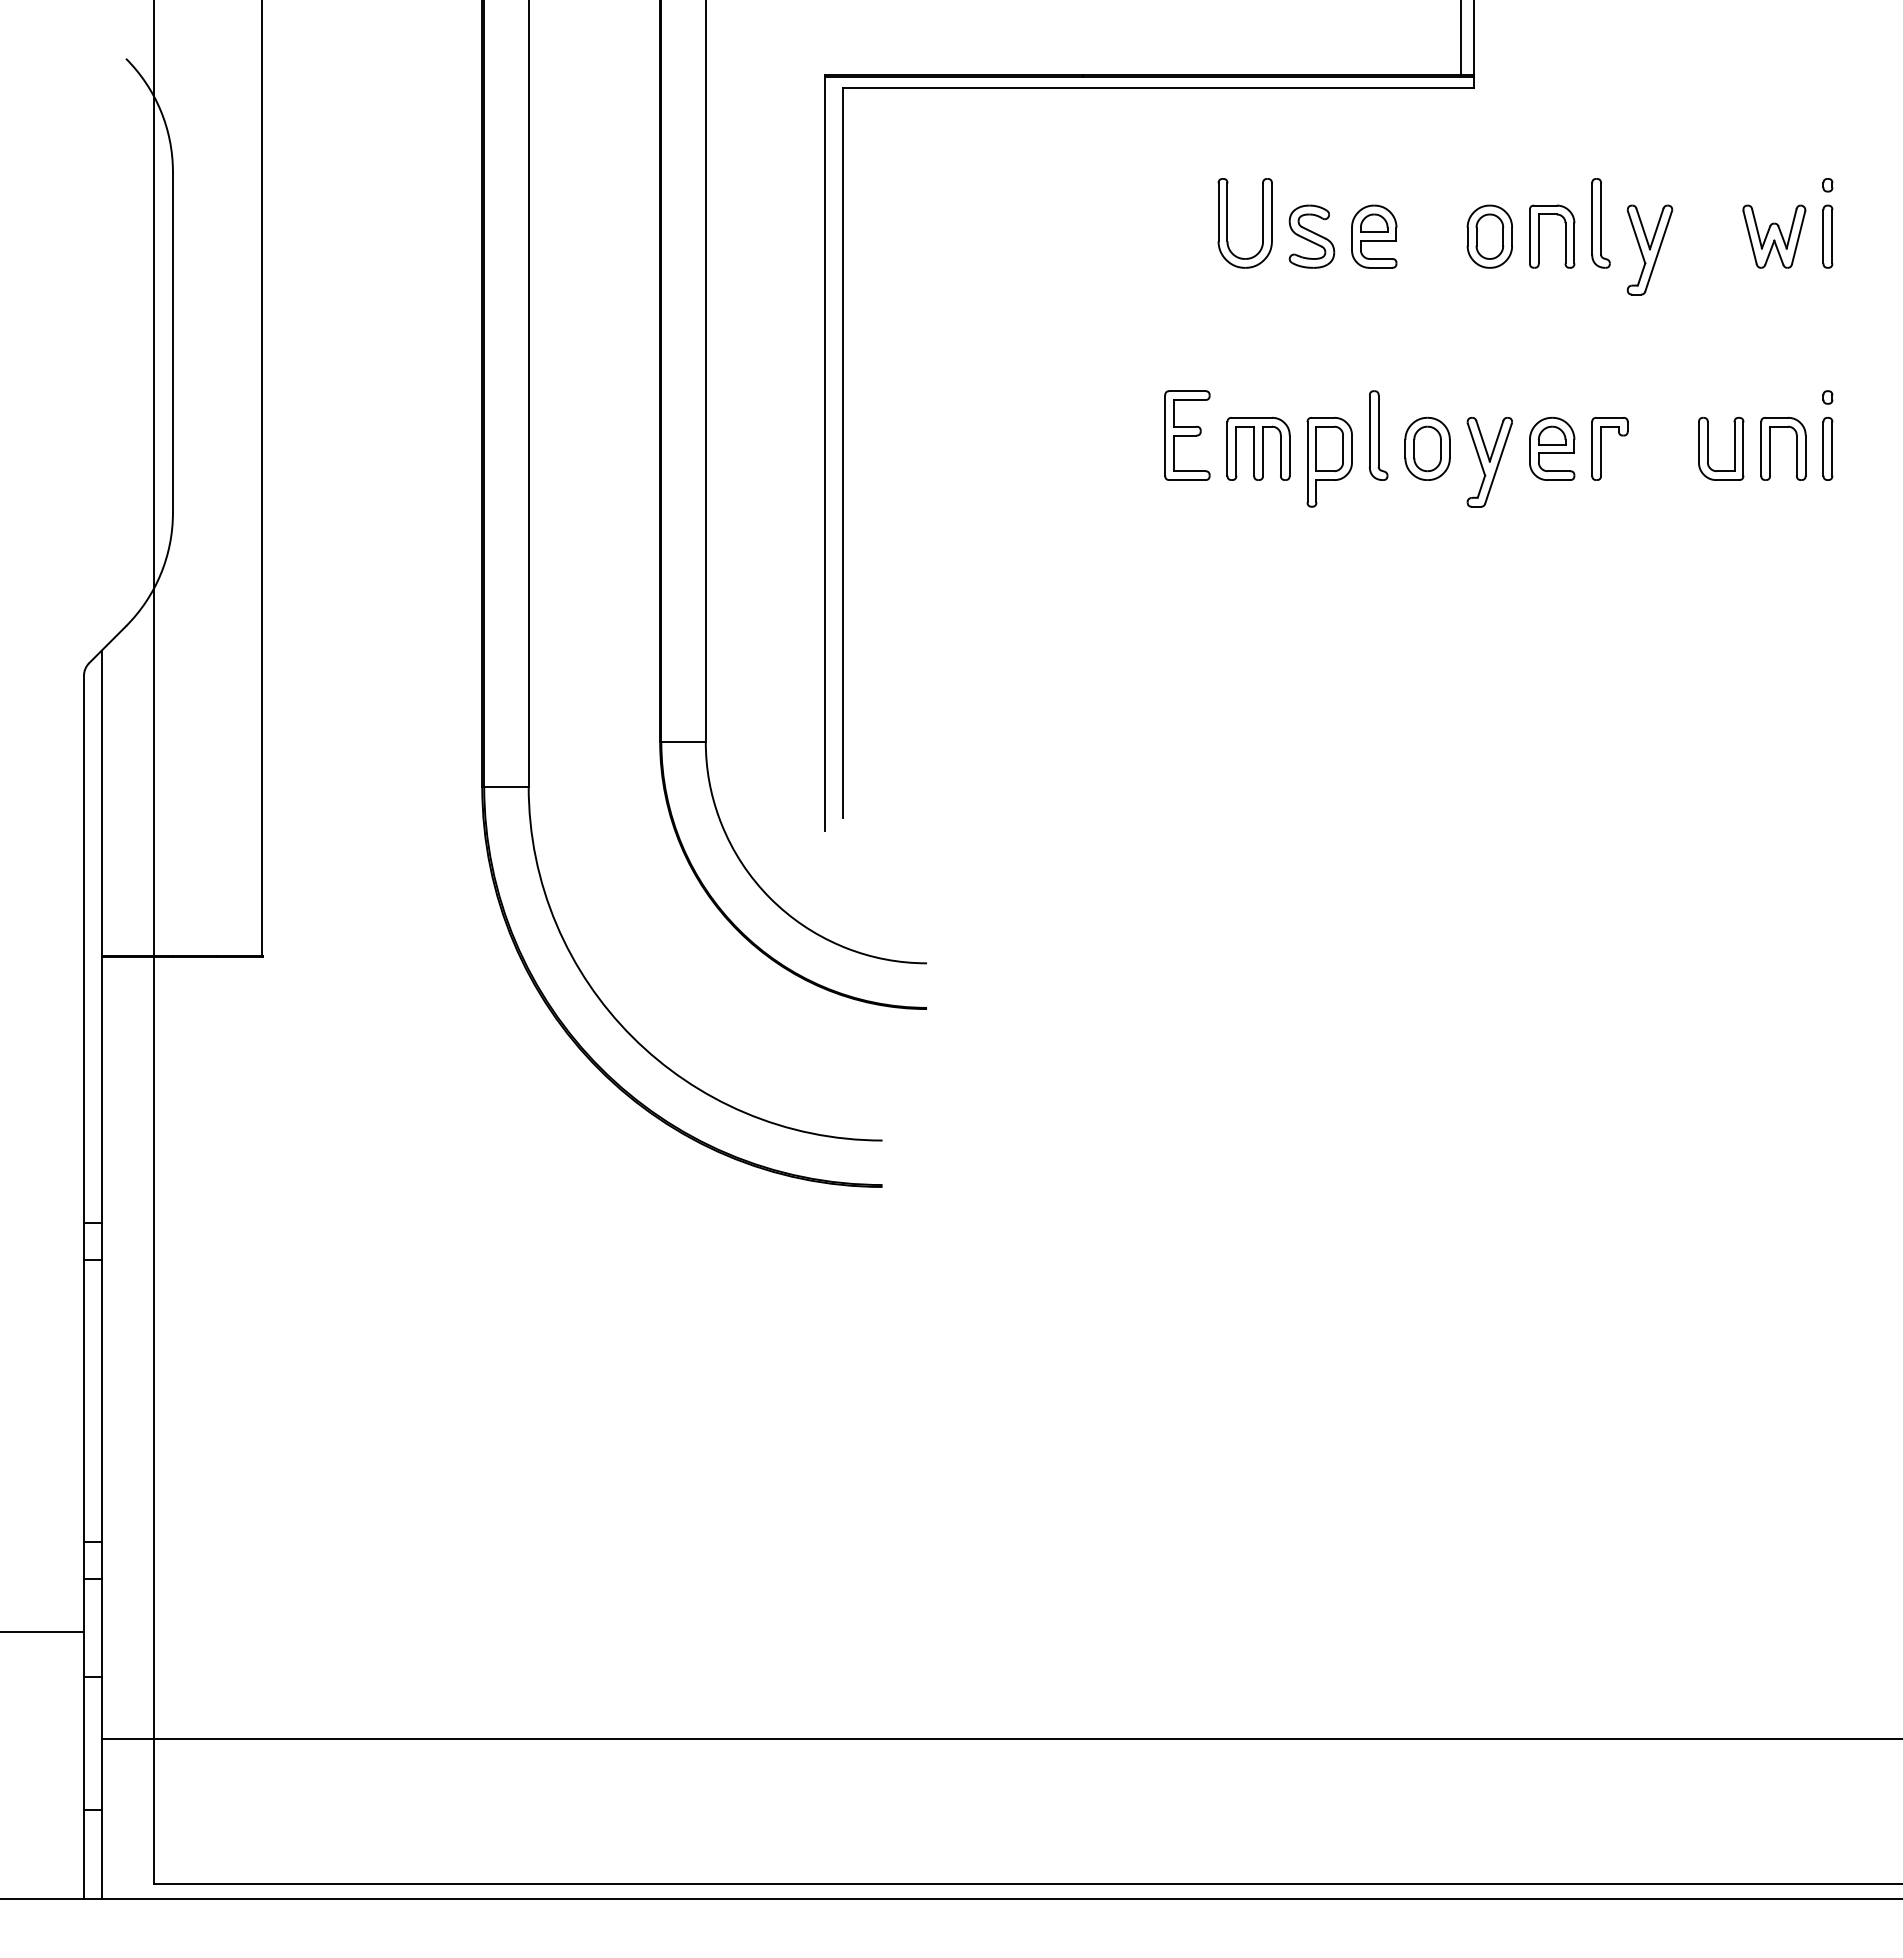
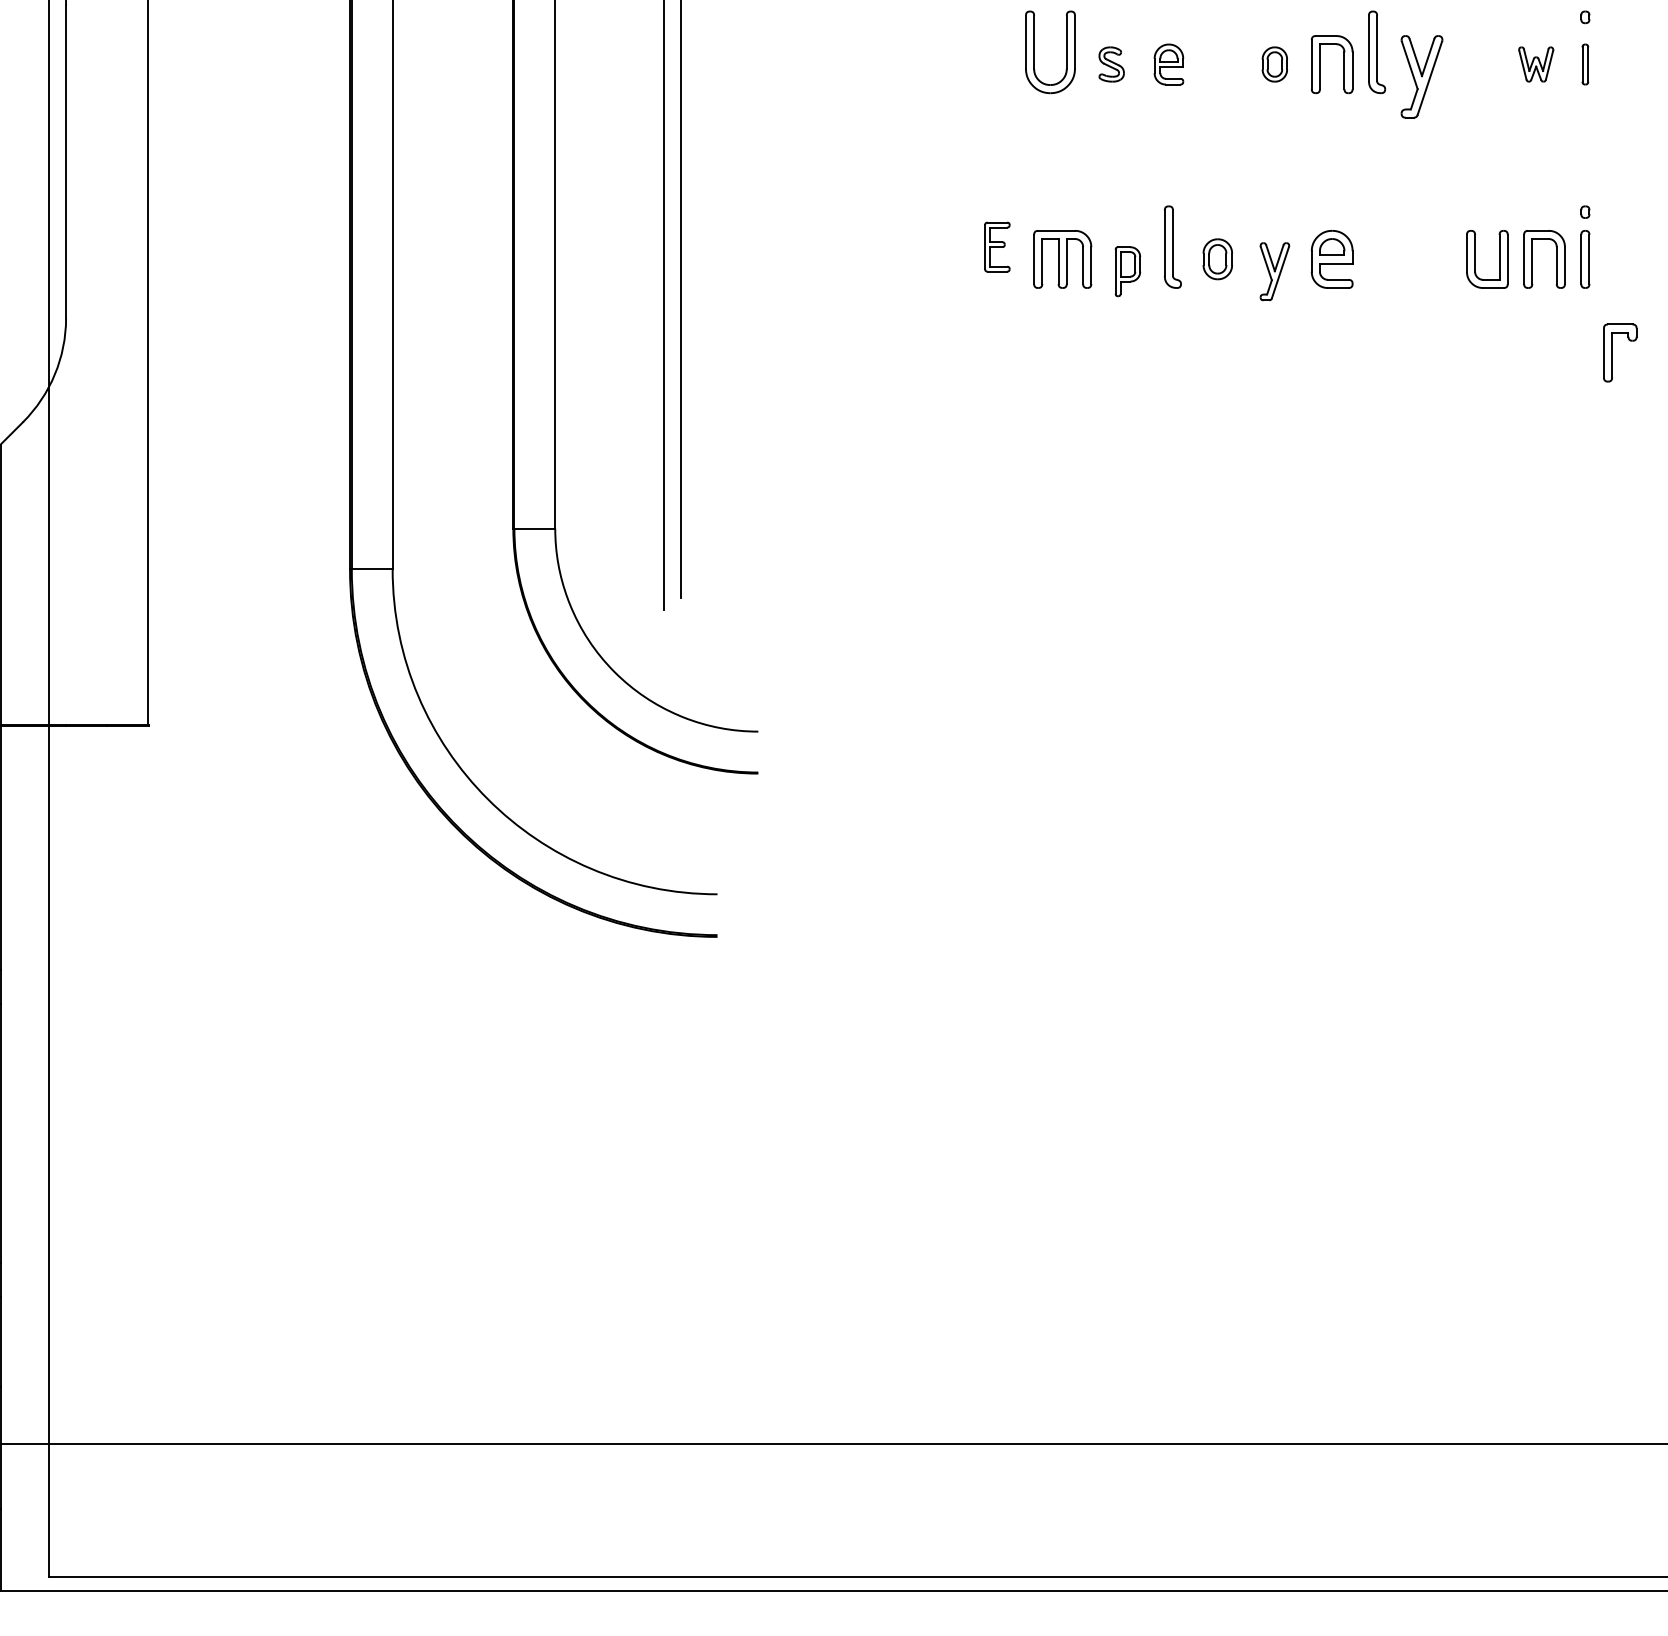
part: (1311, 236) -> (1111, 64), size x0.6
part: (1374, 236) -> (1169, 64), size x0.7
part: (1489, 236) -> (1274, 64), size x0.6
part: (1774, 236) -> (1536, 64), size x0.6
part: (1827, 236) -> (1584, 64), size x0.7
part: (1187, 435) -> (997, 247), size x0.6
part: (1427, 448) -> (1217, 259), size x0.7
part: (1601, 448) -> (1612, 352), moved
part: (1329, 462) -> (1127, 271), size x0.6
part: (1489, 462) -> (1274, 271), size x0.7

